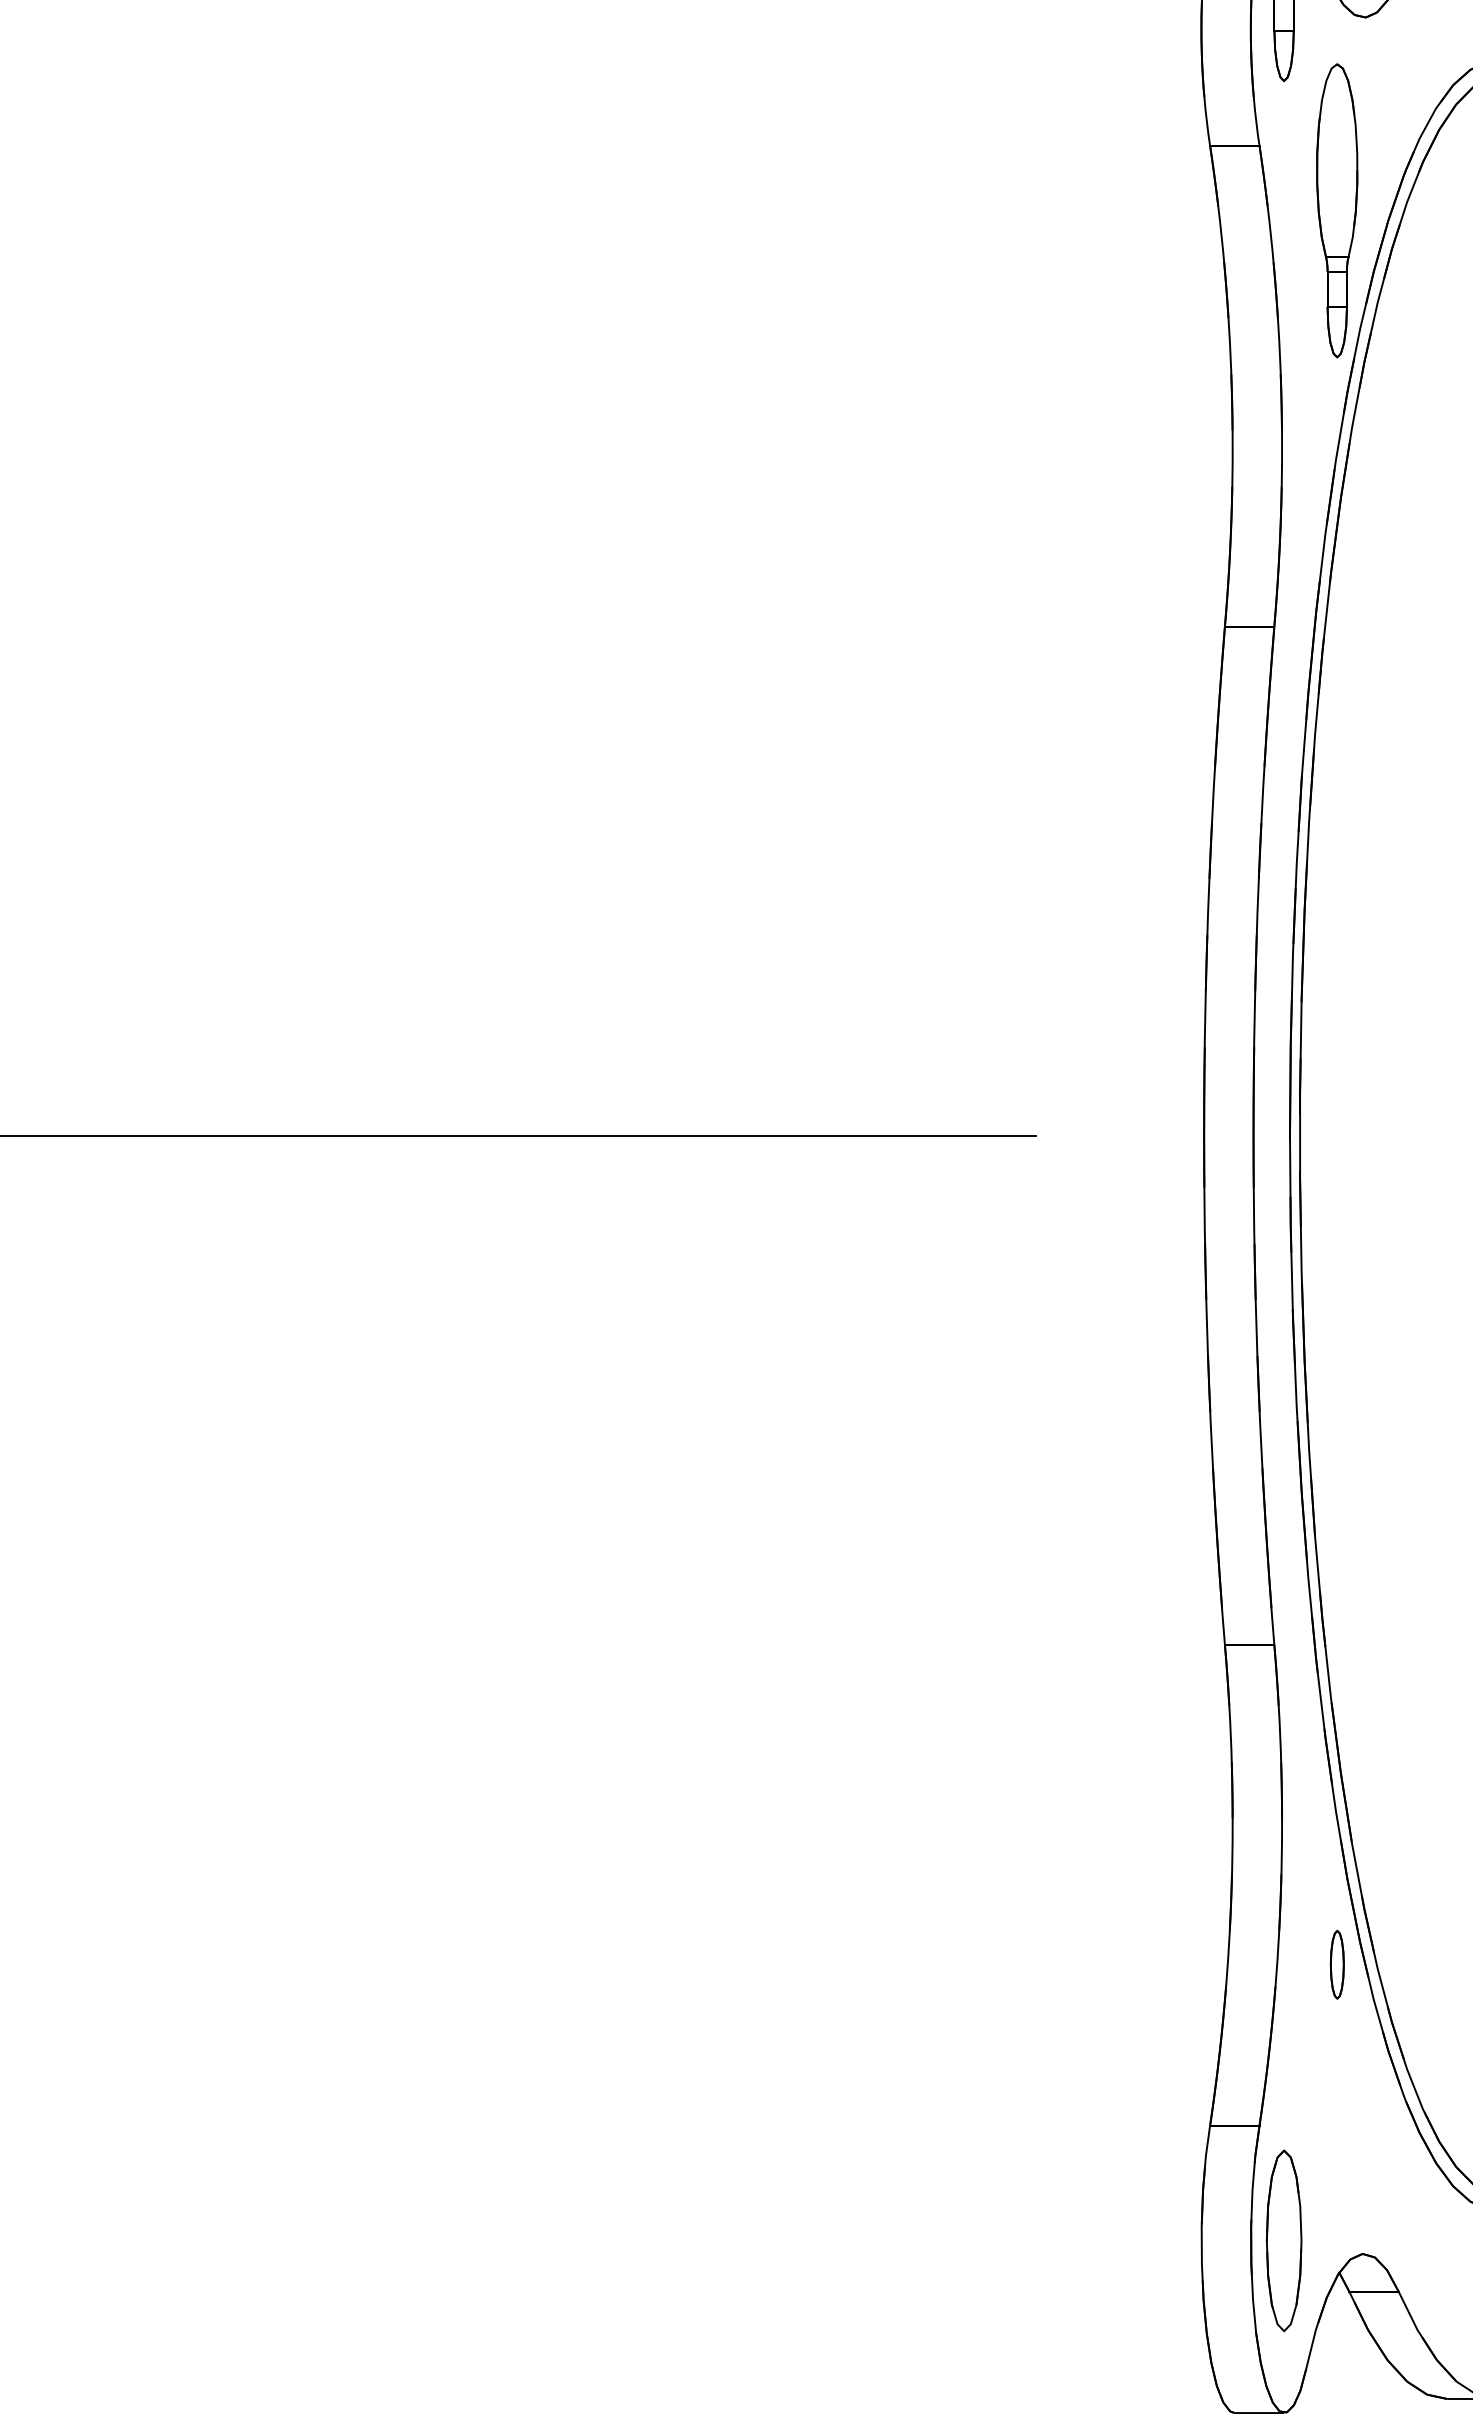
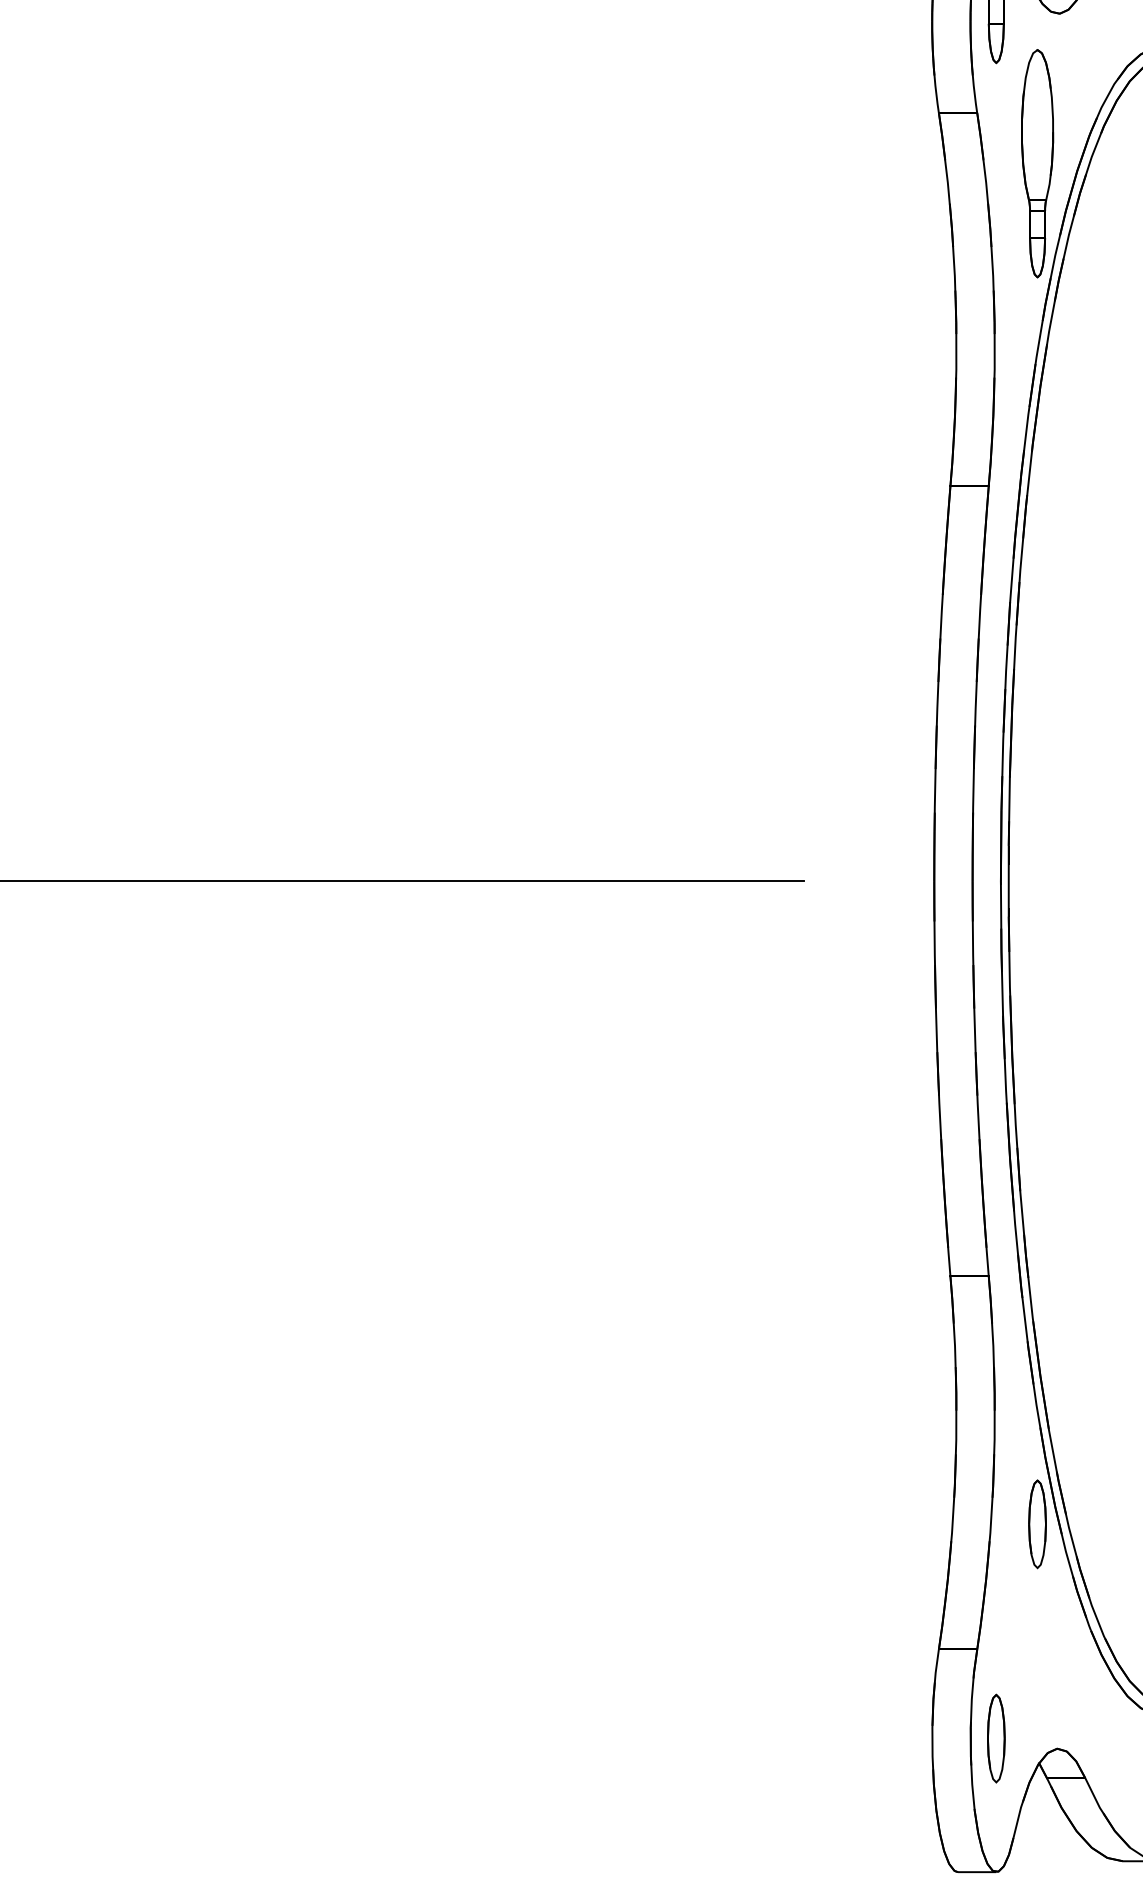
part: (1337, 1964) -> (1037, 1524), size x1.67
part: (1283, 2240) -> (995, 1738), size x0.62

